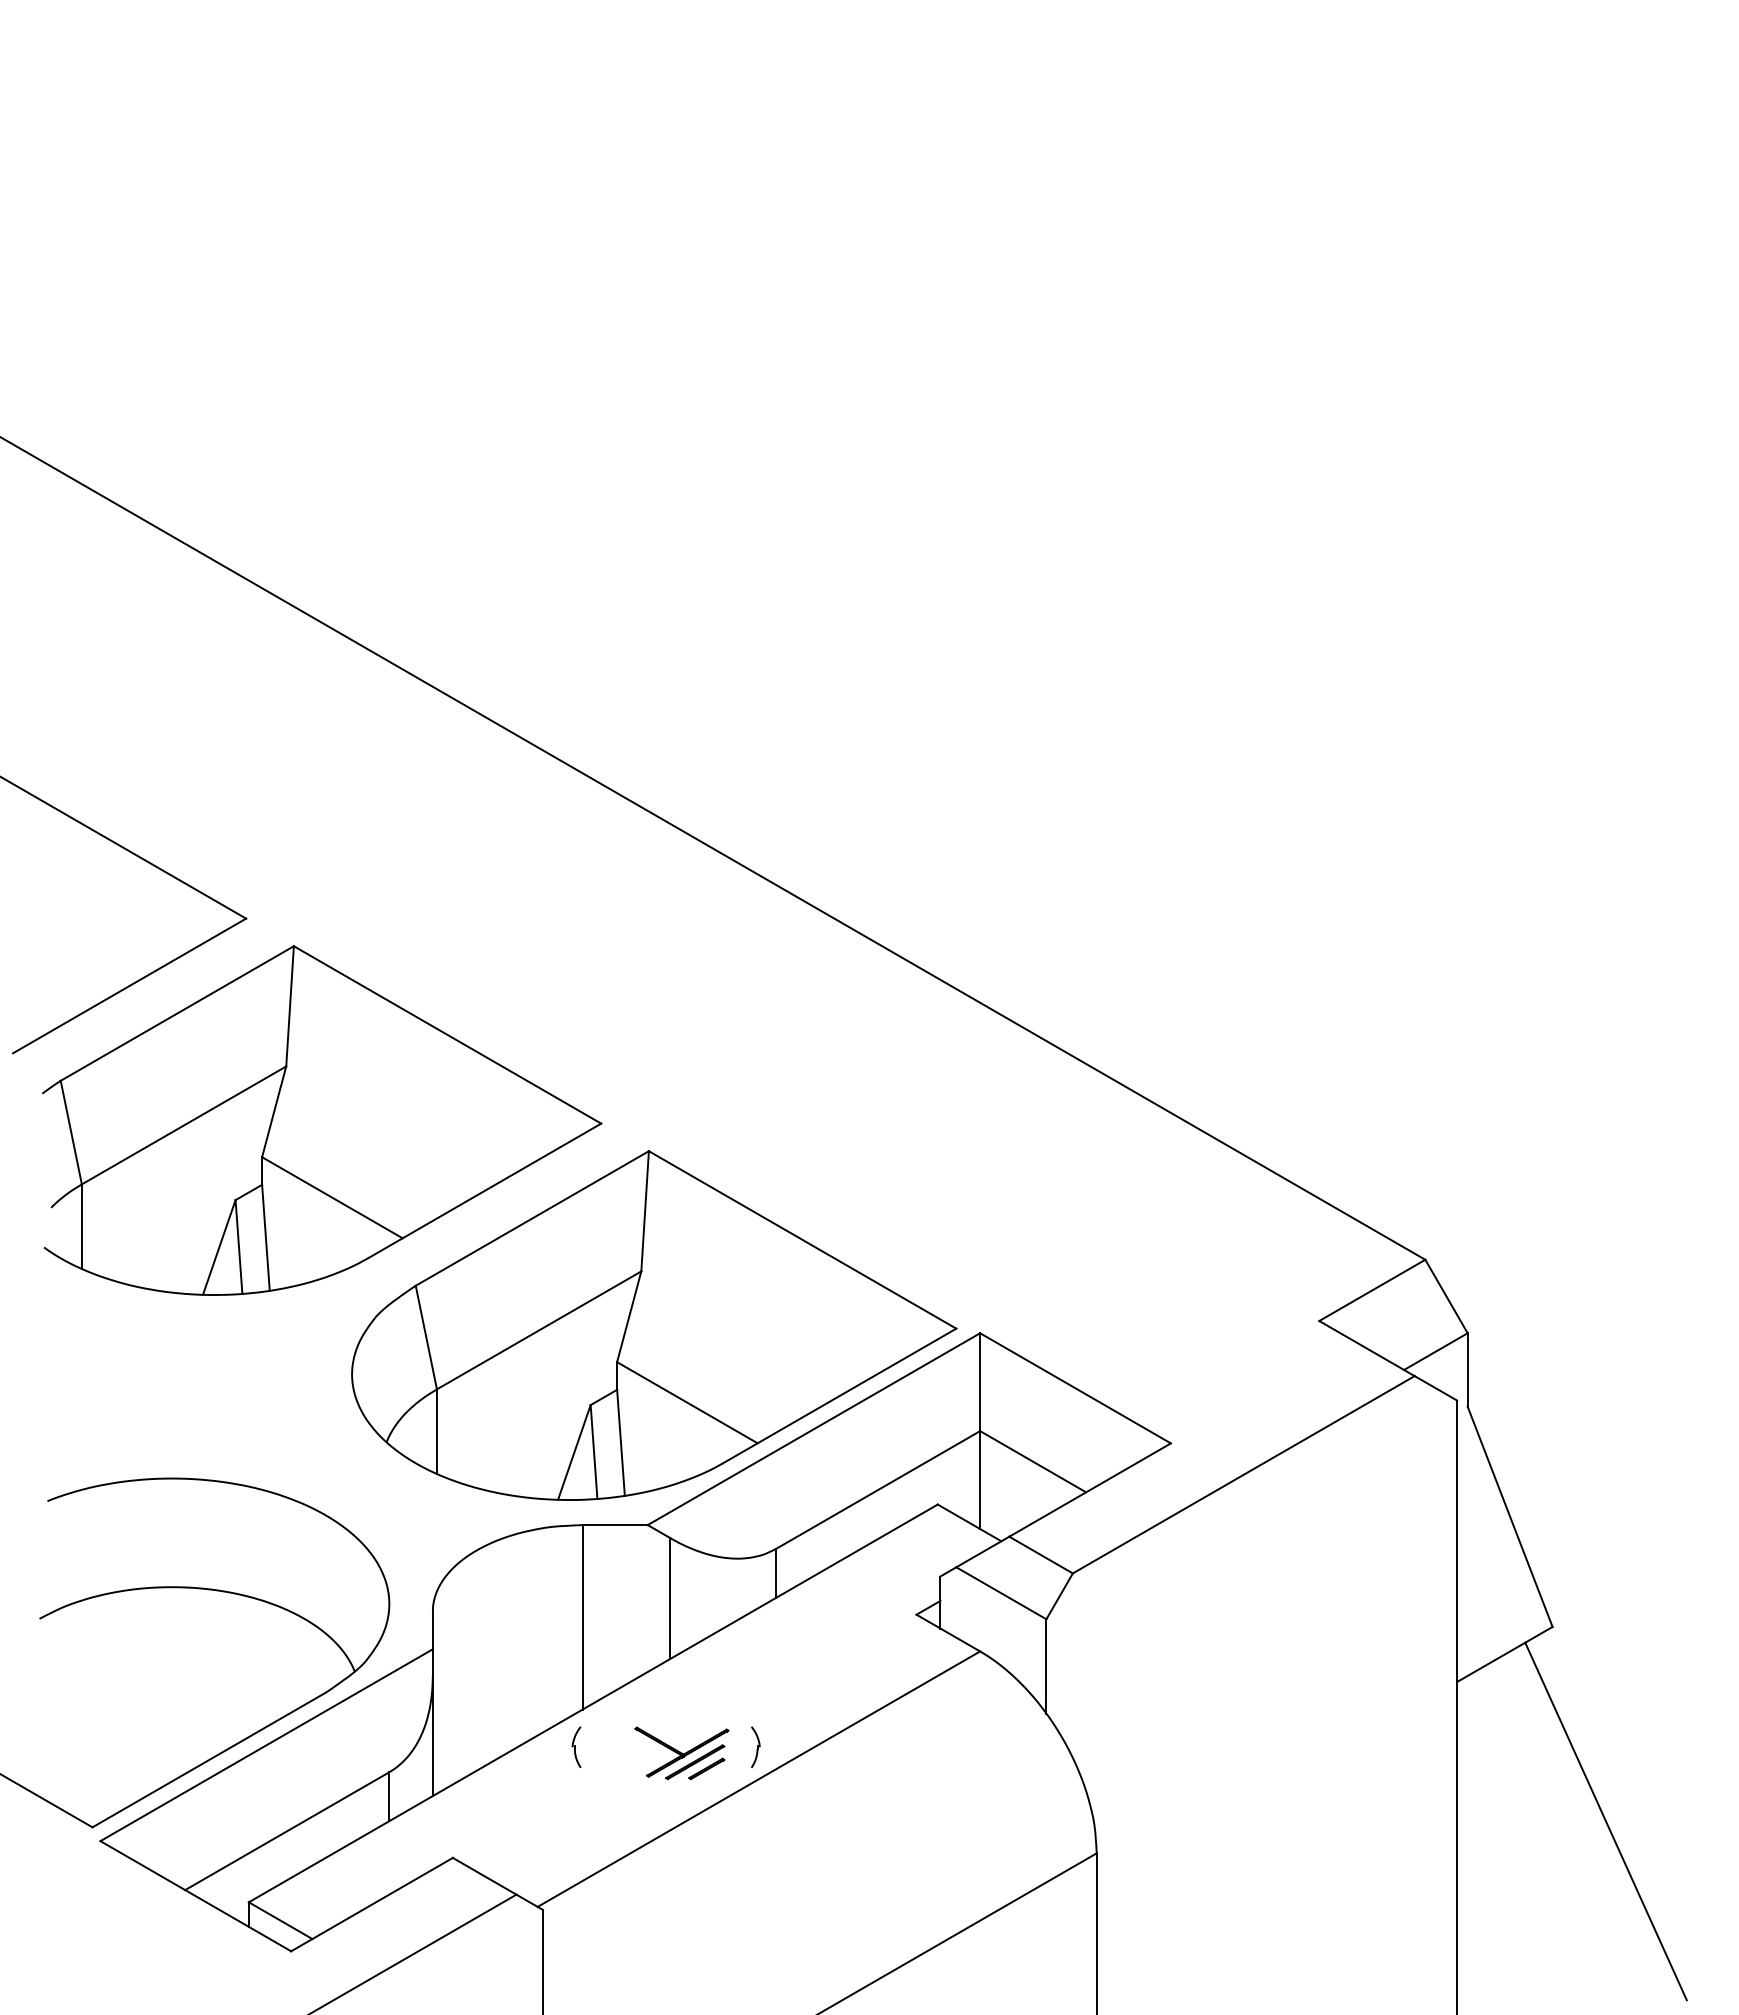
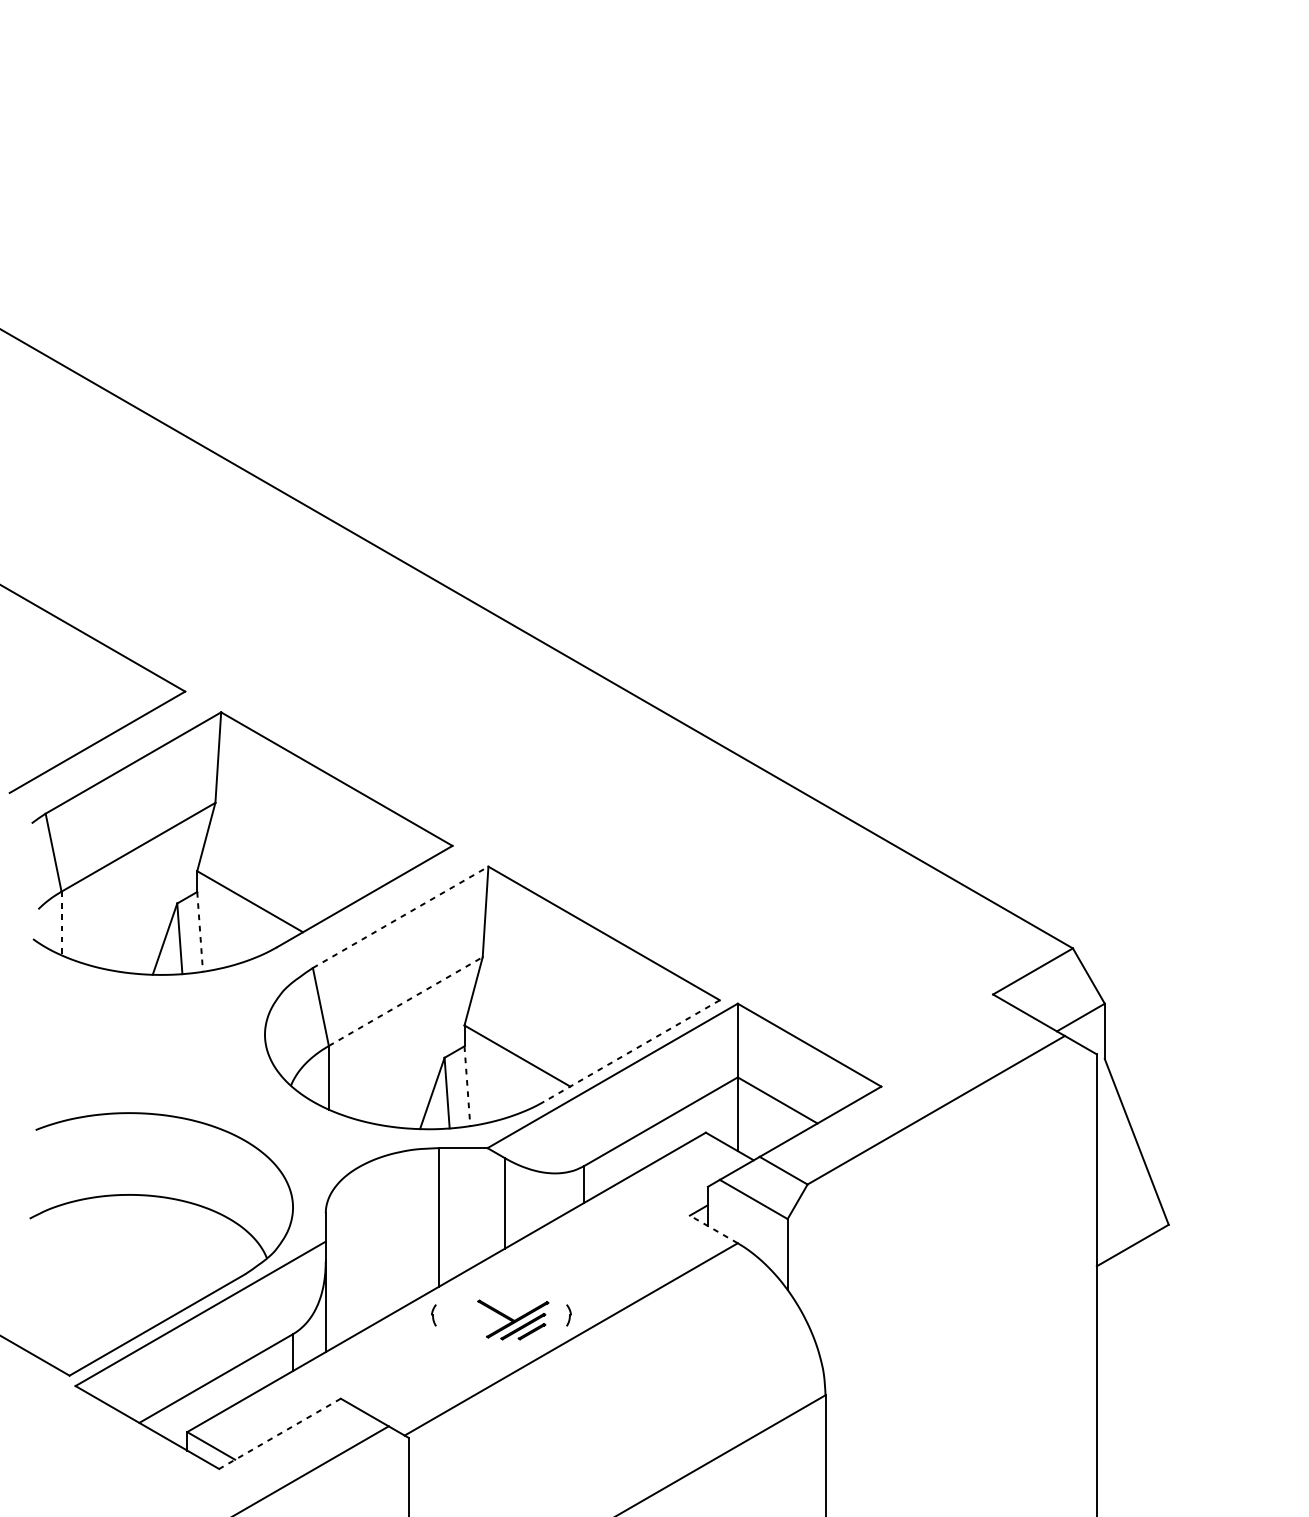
line: (532, 1218) -> (400, 917), solid -> dashed
line: (81, 1227) -> (61, 924), solid -> dashed
line: (265, 1238) -> (199, 932), solid -> dashed
line: (539, 1330) -> (406, 1001), solid -> dashed
line: (839, 1395) -> (631, 1050), solid -> dashed
line: (621, 1443) -> (467, 1086), solid -> dashed
line: (948, 1633) -> (713, 1229), solid -> dashed
part: (576, 1747) -> (433, 1315), size x0.7
part: (755, 1747) -> (568, 1315), size x0.7
line: (1605, 1821) -> (1208, 1371), removed
line: (371, 1904) -> (279, 1433), solid -> dashed

